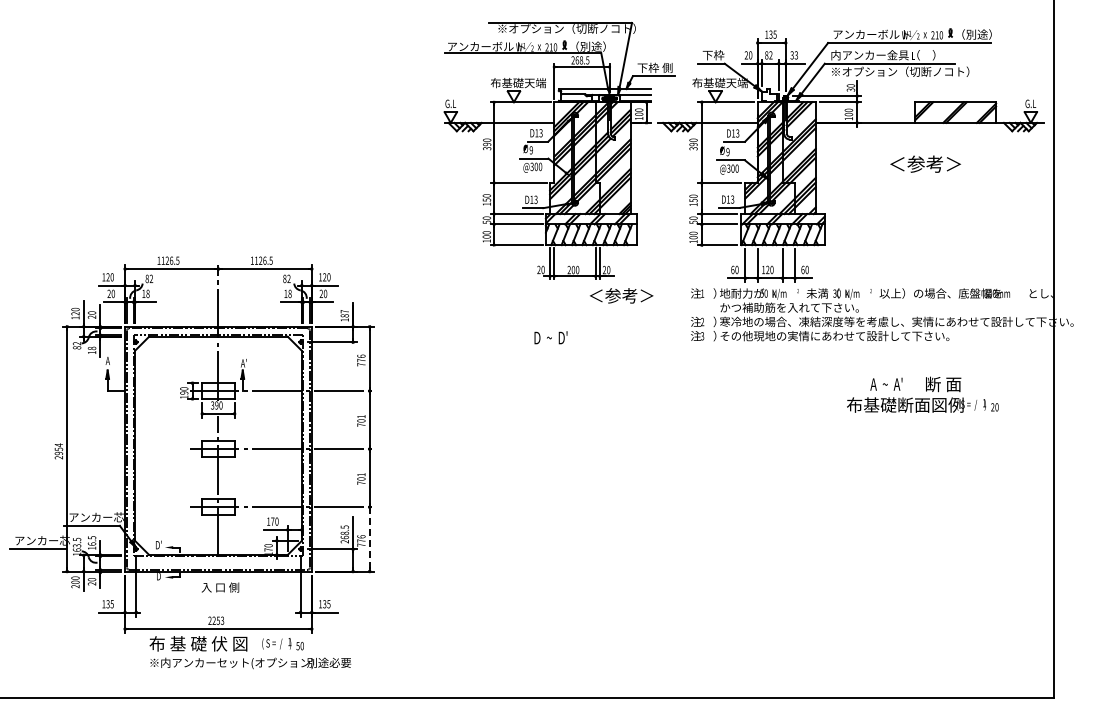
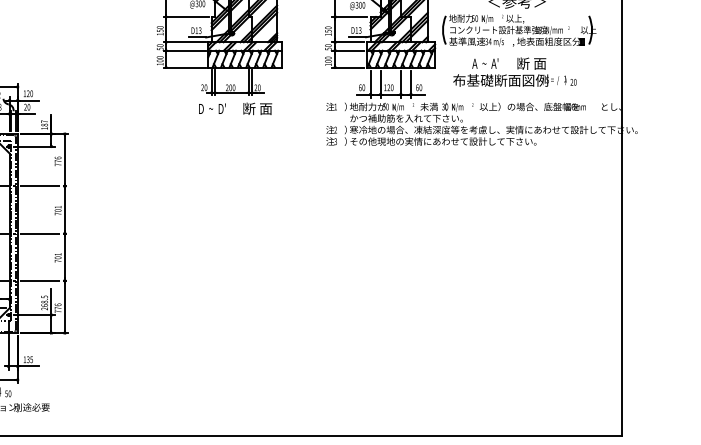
part: (927, 199) -> (518, 30), added
text: (621, 295) -> (269, 108), ＜参考＞ -> 断 面
text: (550, 337) -> (211, 108), moved
text: (922, 394) -> (514, 71), moved
line: (369, 538) -> (64, 306), dashed -> solid

